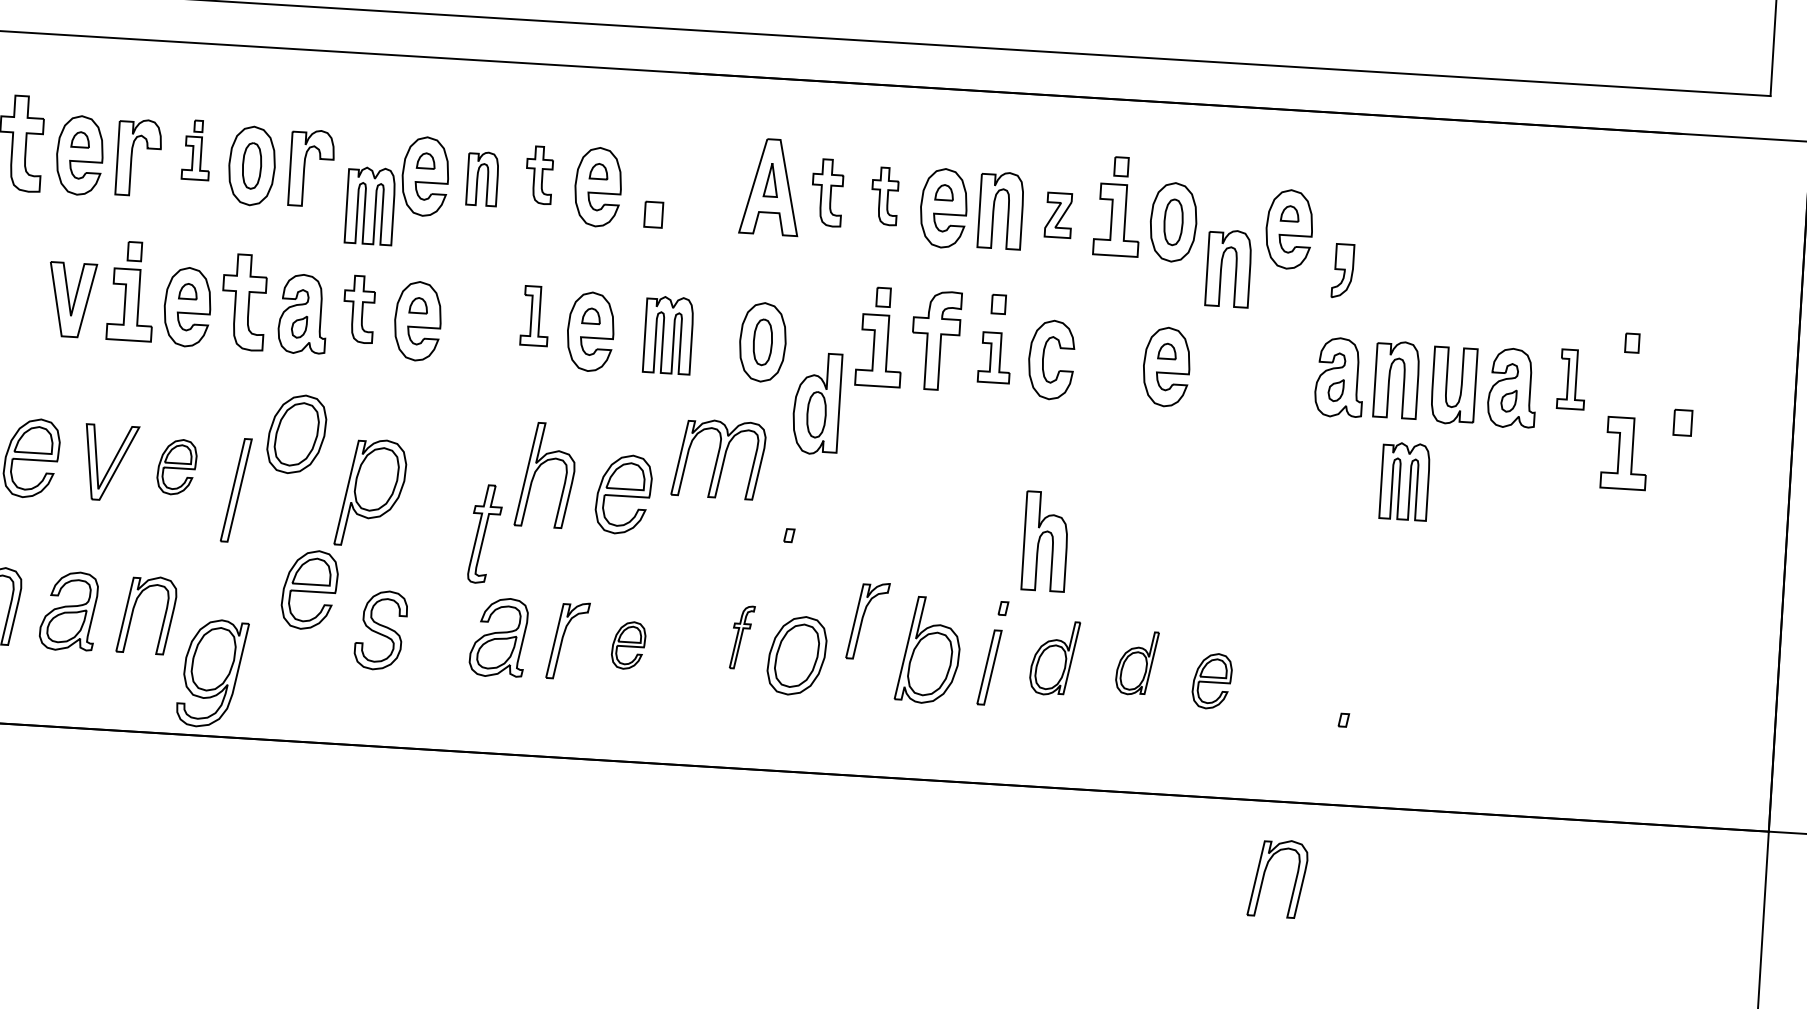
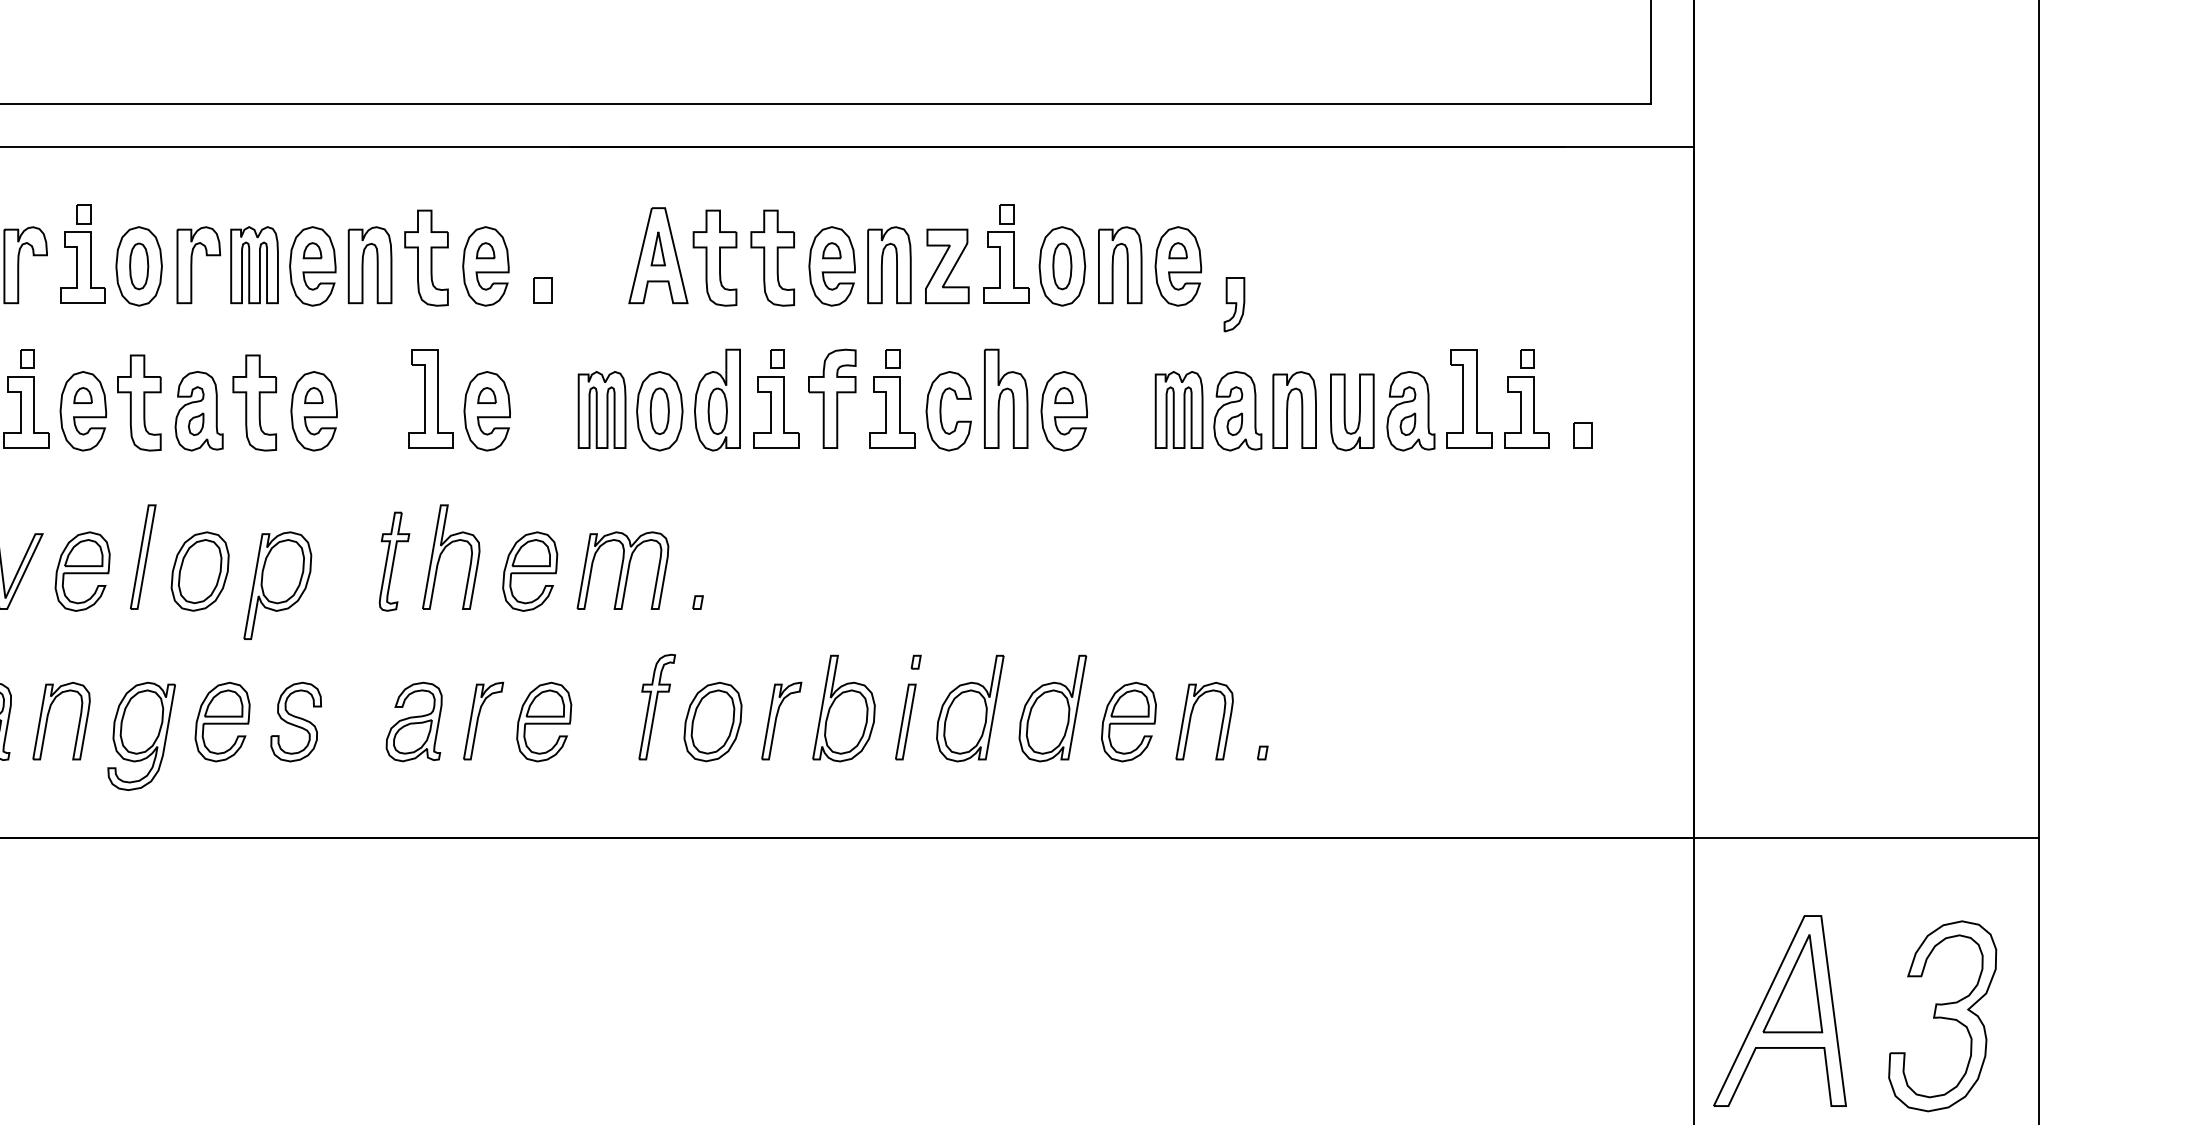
part: (196, 149) -> (82, 253), size x1.67
part: (539, 174) -> (426, 257), size x1.67
part: (482, 179) -> (369, 265), size x1.43
part: (826, 192) -> (714, 257), size x1.43
part: (884, 195) -> (772, 257), size x1.67
part: (370, 206) -> (254, 265), moved
part: (1058, 215) -> (947, 266), size x1.67
part: (1221, 268) -> (1113, 265), moved
part: (358, 308) -> (254, 402), size x1.43
part: (534, 315) -> (430, 398), size x1.67
part: (667, 334) -> (601, 409), moved
part: (995, 357) -> (892, 412), size x1.43
part: (1571, 379) -> (1469, 398), size x1.67
part: (816, 402) -> (717, 399), moved
part: (296, 434) -> (199, 571), moved
part: (1624, 453) -> (1526, 412), moved
part: (718, 459) -> (622, 570), moved
part: (176, 467) -> (82, 571), size x1.43
part: (1404, 481) -> (1178, 409), moved
part: (235, 489) -> (142, 556), moved
part: (485, 533) -> (394, 561), moved
part: (1045, 541) -> (1006, 398), moved
part: (309, 589) -> (222, 721), moved
part: (867, 620) -> (781, 720), moved
part: (742, 636) -> (657, 706), size x1.67
part: (628, 644) -> (544, 721), size x1.67
part: (1054, 657) -> (970, 708), size x1.43
part: (1136, 663) -> (1052, 708), size x1.67
part: (212, 672) -> (141, 735), moved
part: (1211, 680) -> (1128, 721), size x1.43
part: (1265, 875) -> (1191, 718), moved

